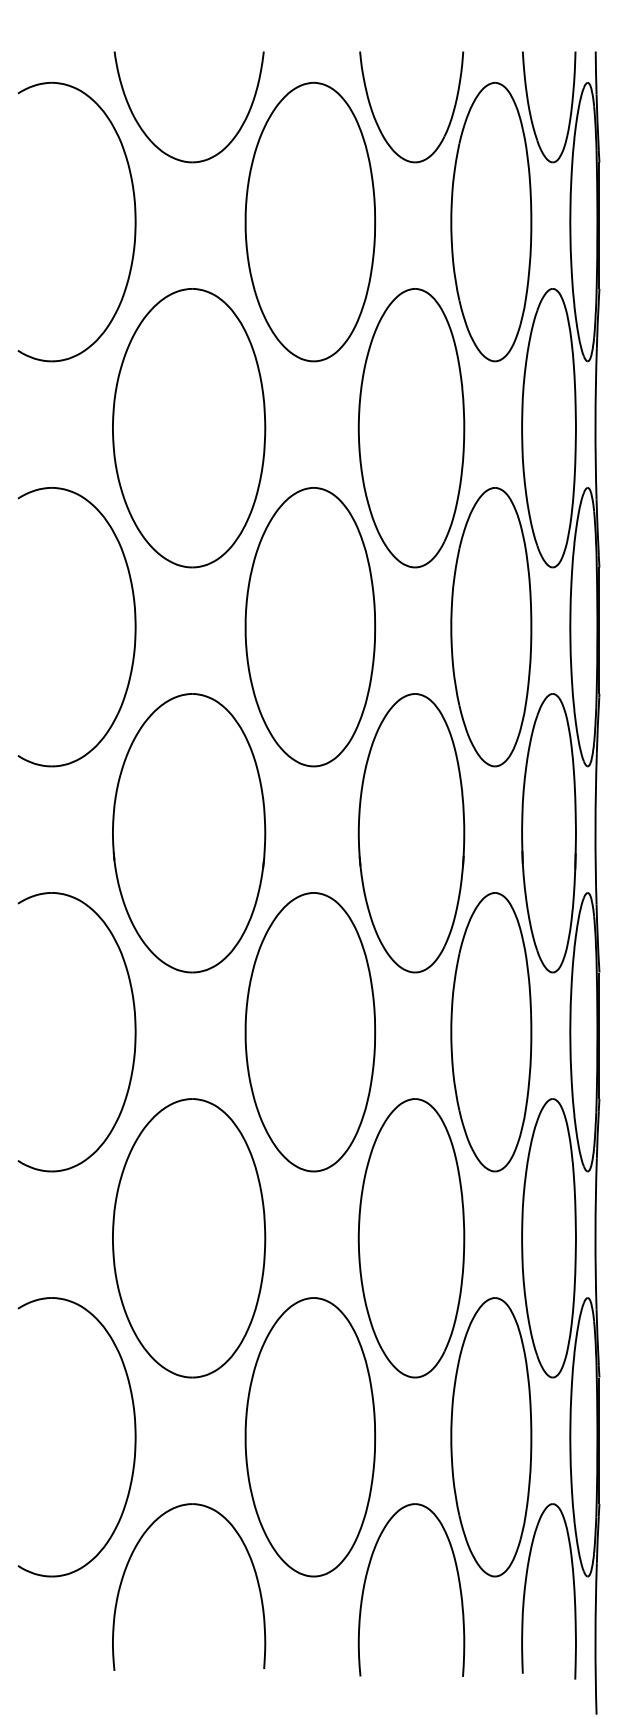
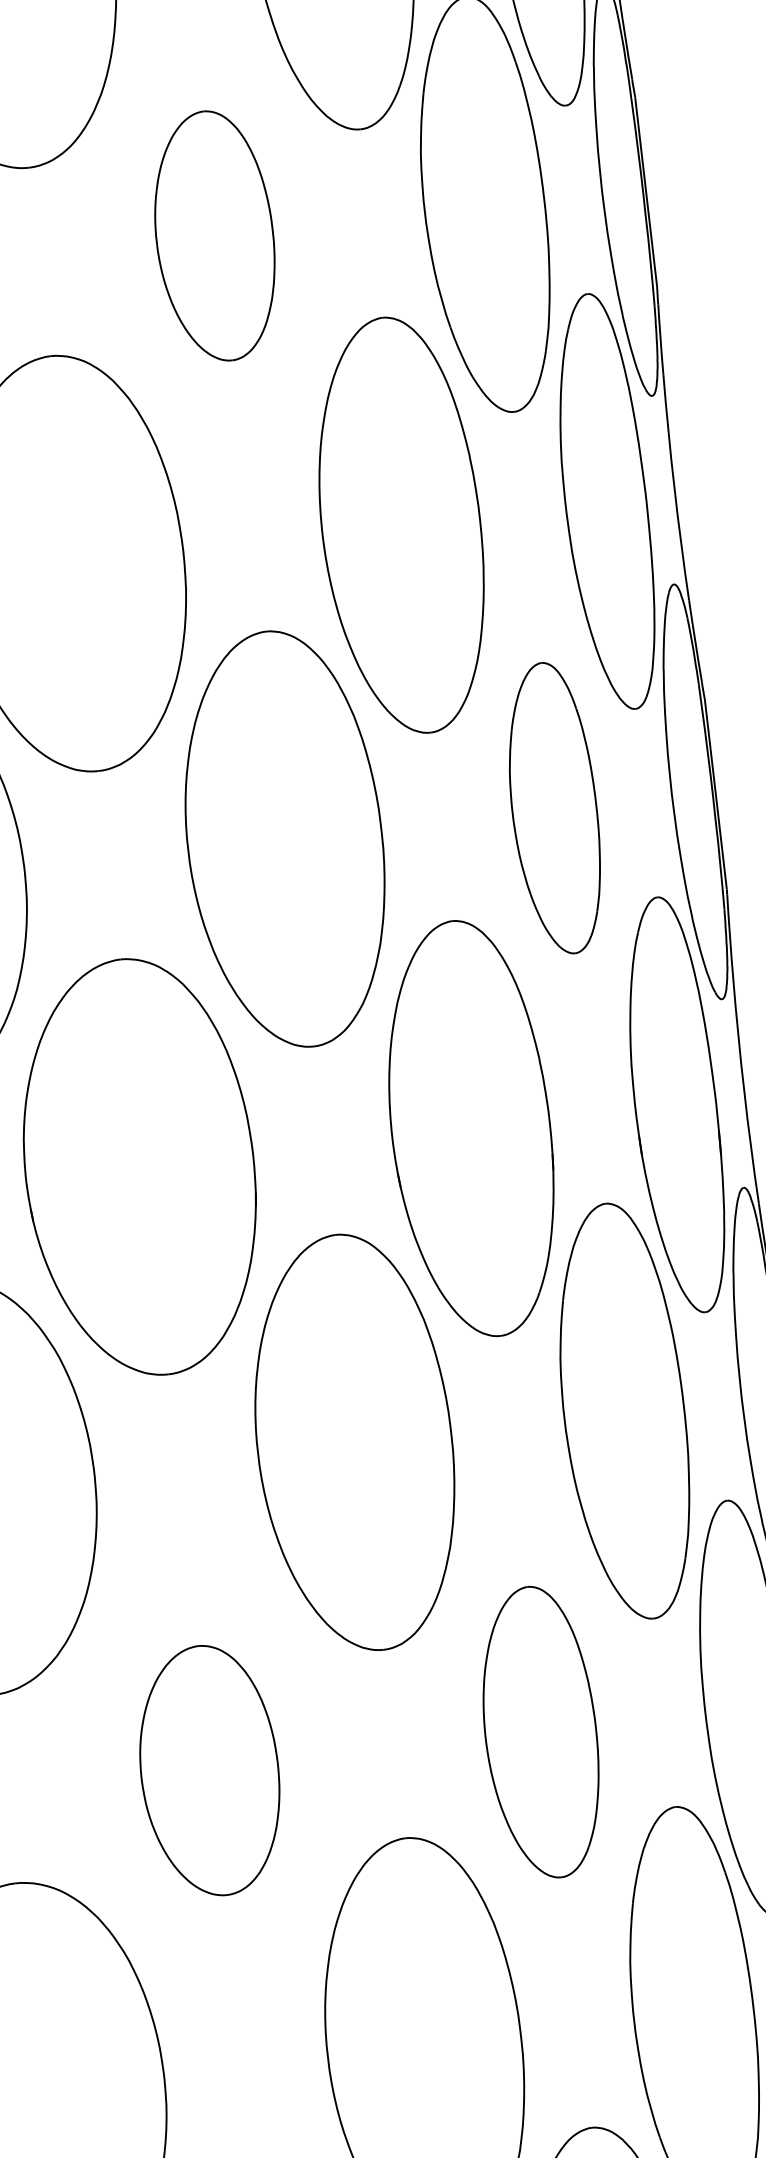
part: (309, 221) -> (213, 235), size x0.6
part: (491, 627) -> (554, 808), size x0.7
part: (189, 1238) -> (210, 1771), size x0.6
part: (411, 1238) -> (540, 1732), size x0.7

